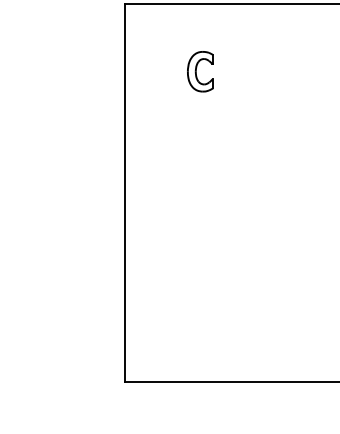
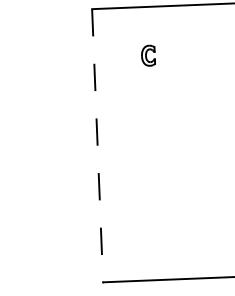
part: (200, 71) -> (148, 55), size x0.7
line: (125, 193) -> (97, 145), solid -> dashed

